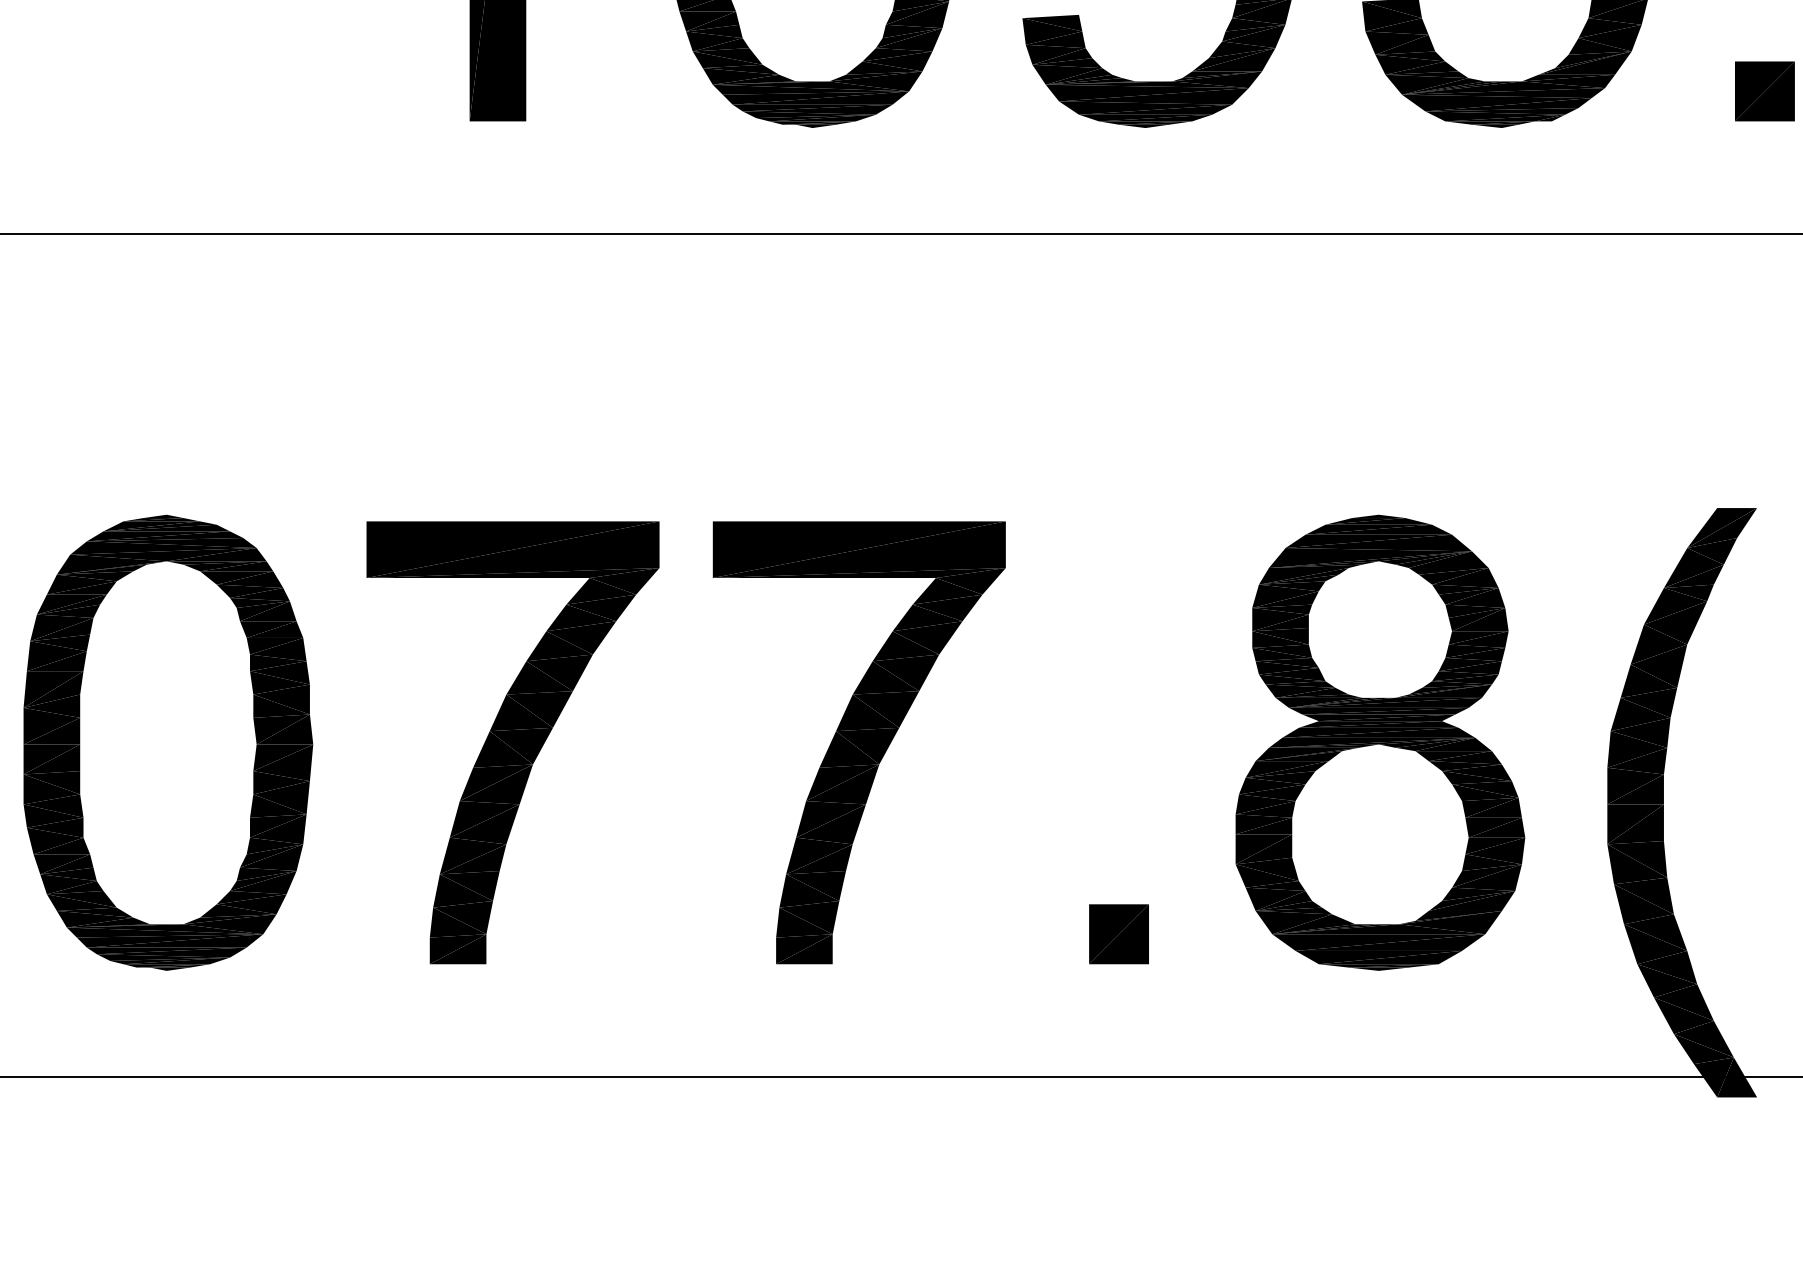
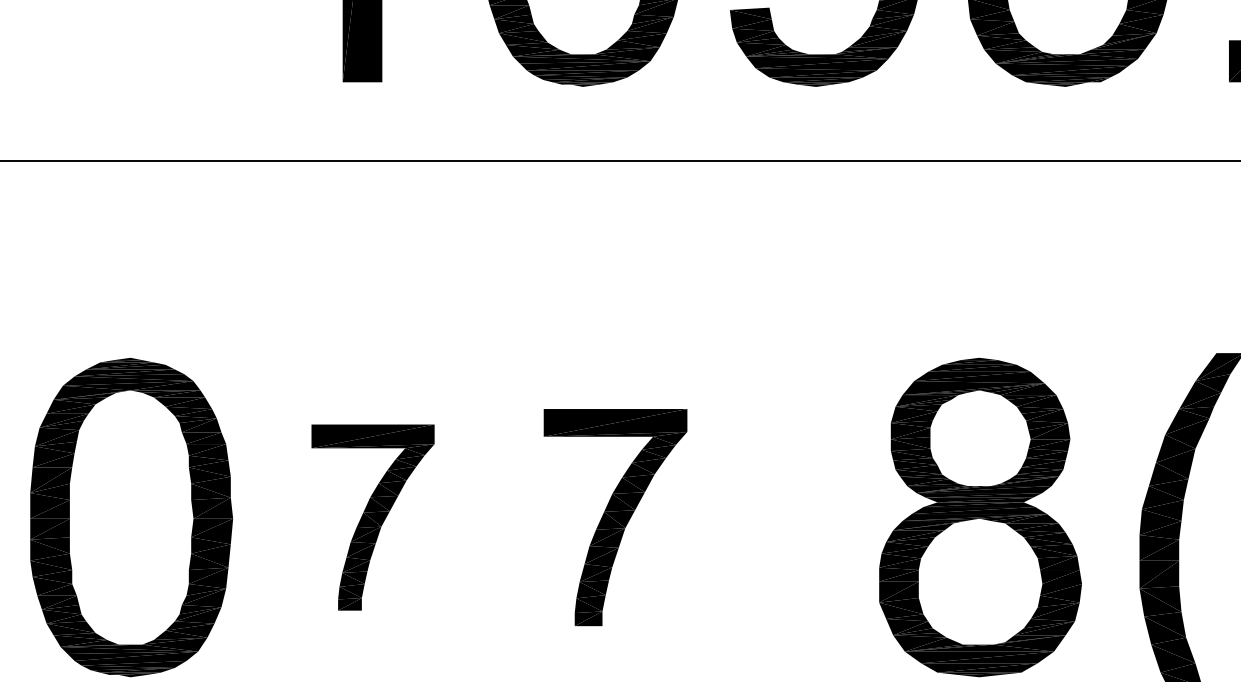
part: (512, 742) -> (372, 517), size x0.6
part: (858, 742) -> (615, 517), size x0.7
part: (1118, 934) -> (797, 651), removed

